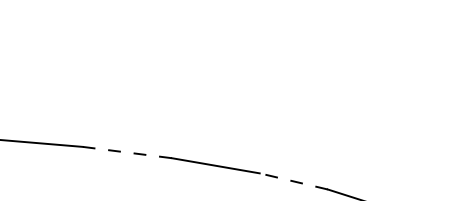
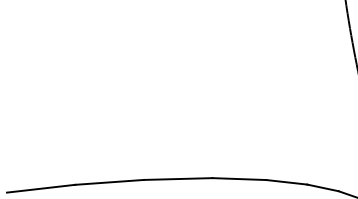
line: (127, 152) -> (109, 182), dashed -> solid
line: (293, 181) -> (239, 179), dashed -> solid

